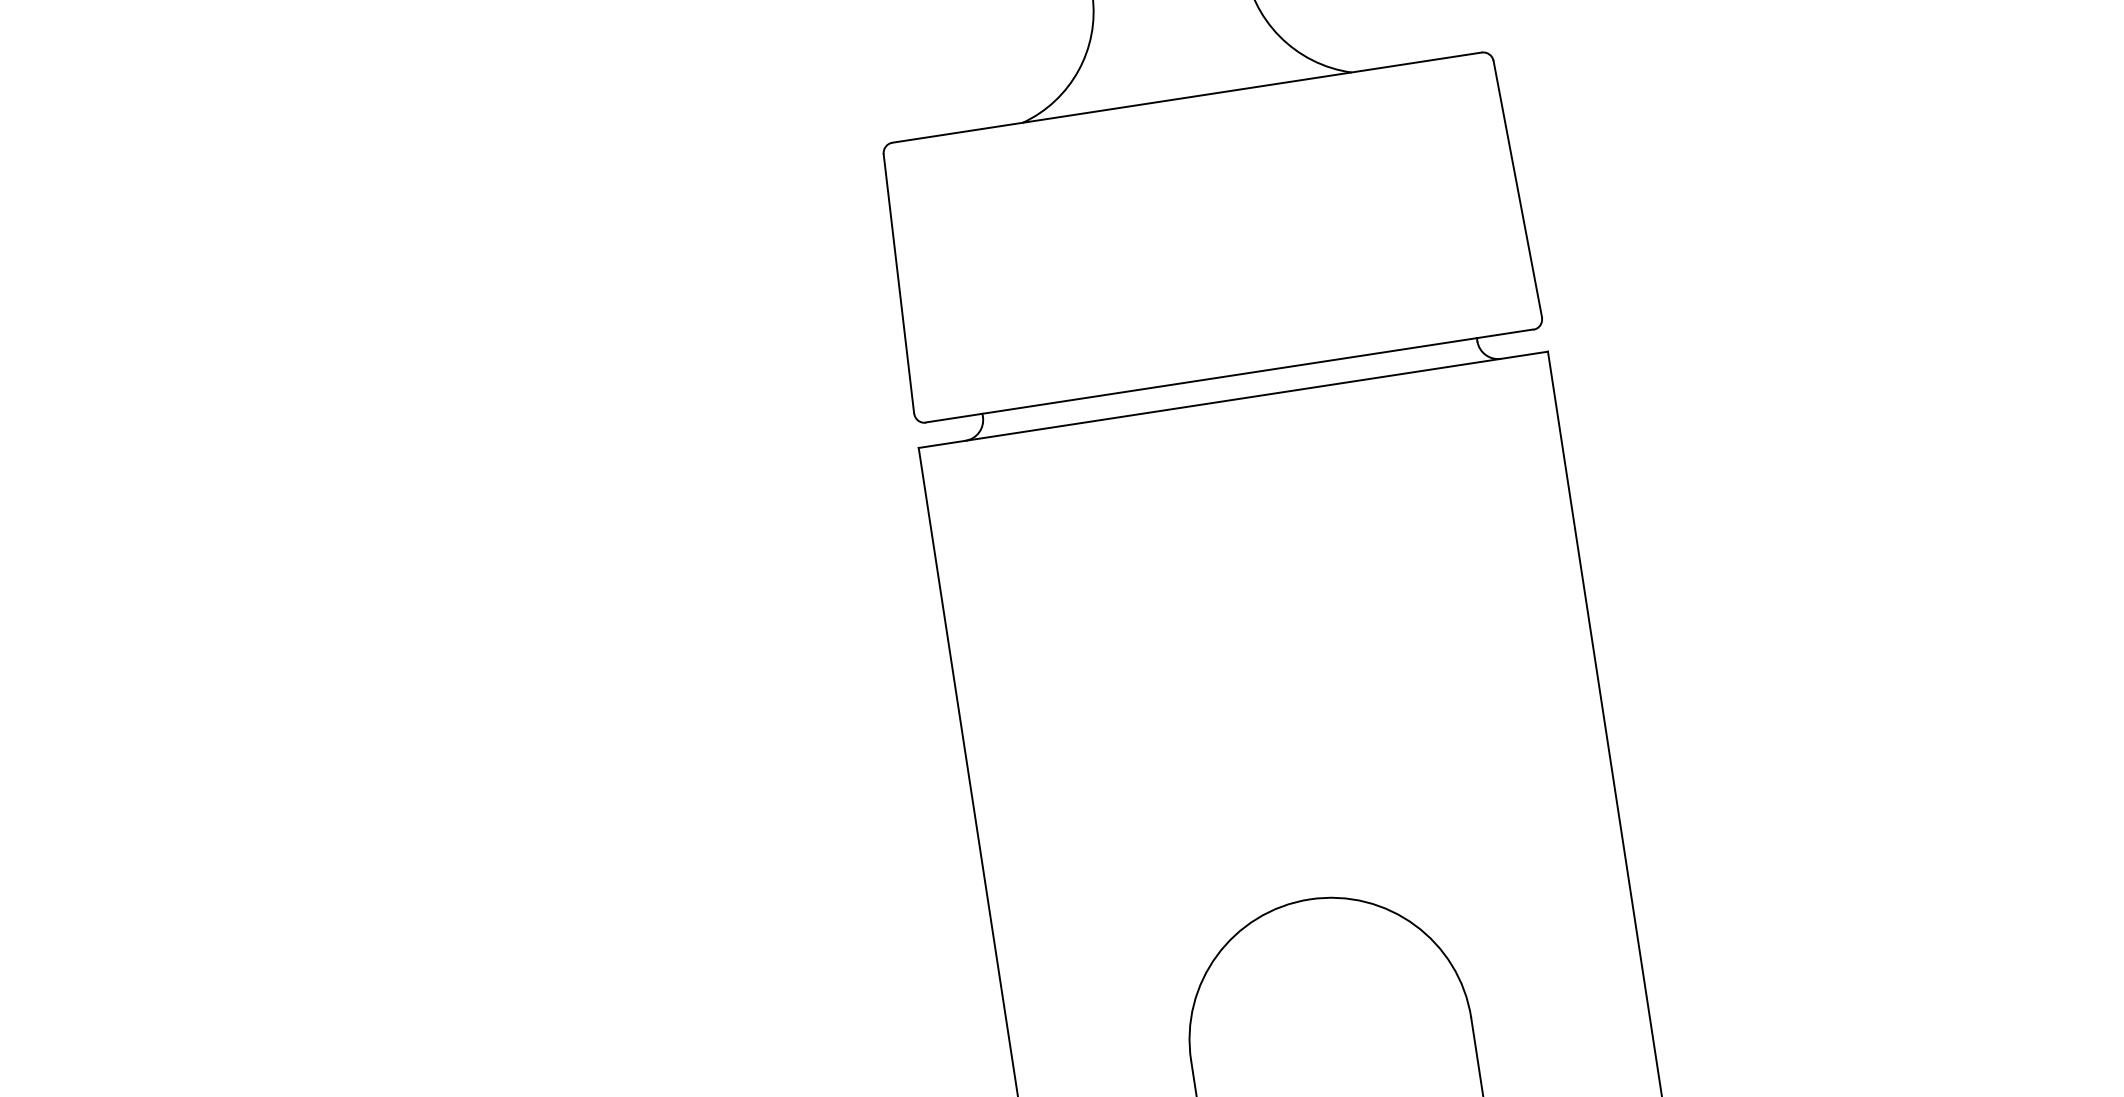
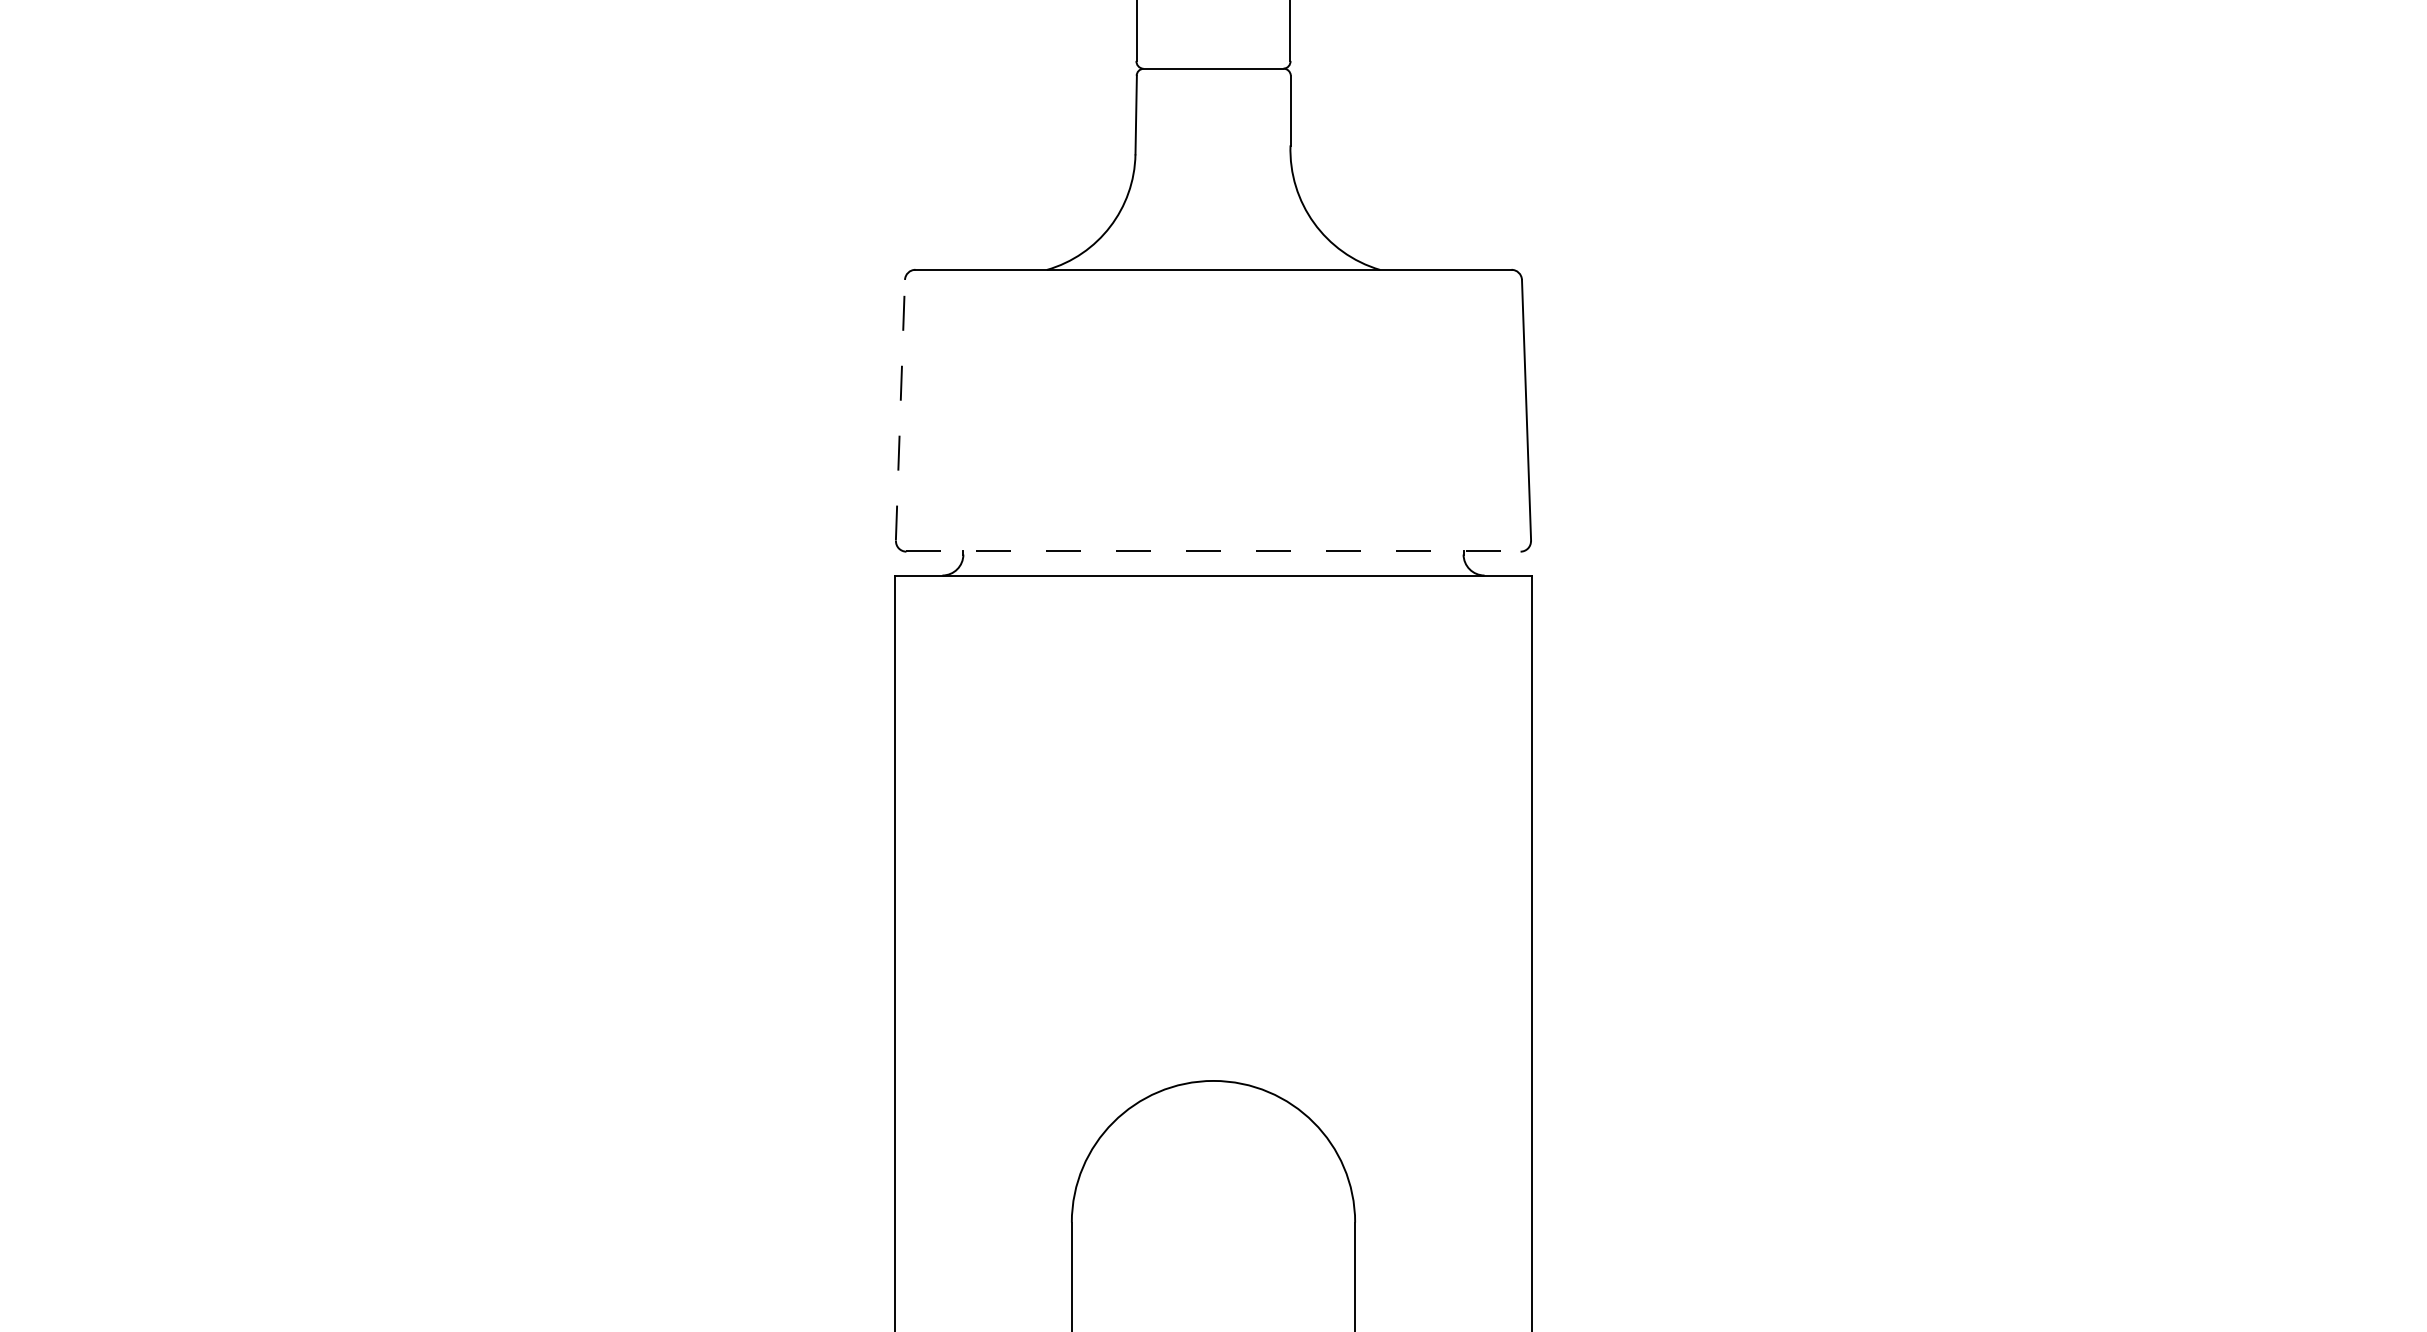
line: (898, 283) -> (900, 409), solid -> dashed
line: (1229, 376) -> (1213, 551), solid -> dashed

